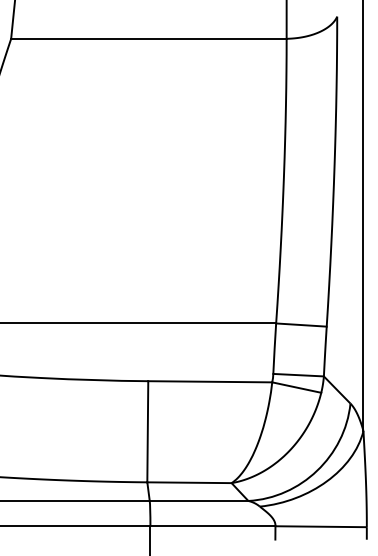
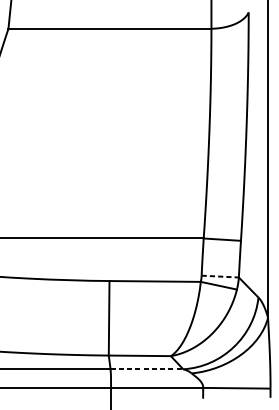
line: (299, 375) -> (220, 276), solid -> dashed
line: (199, 500) -> (147, 368), solid -> dashed

